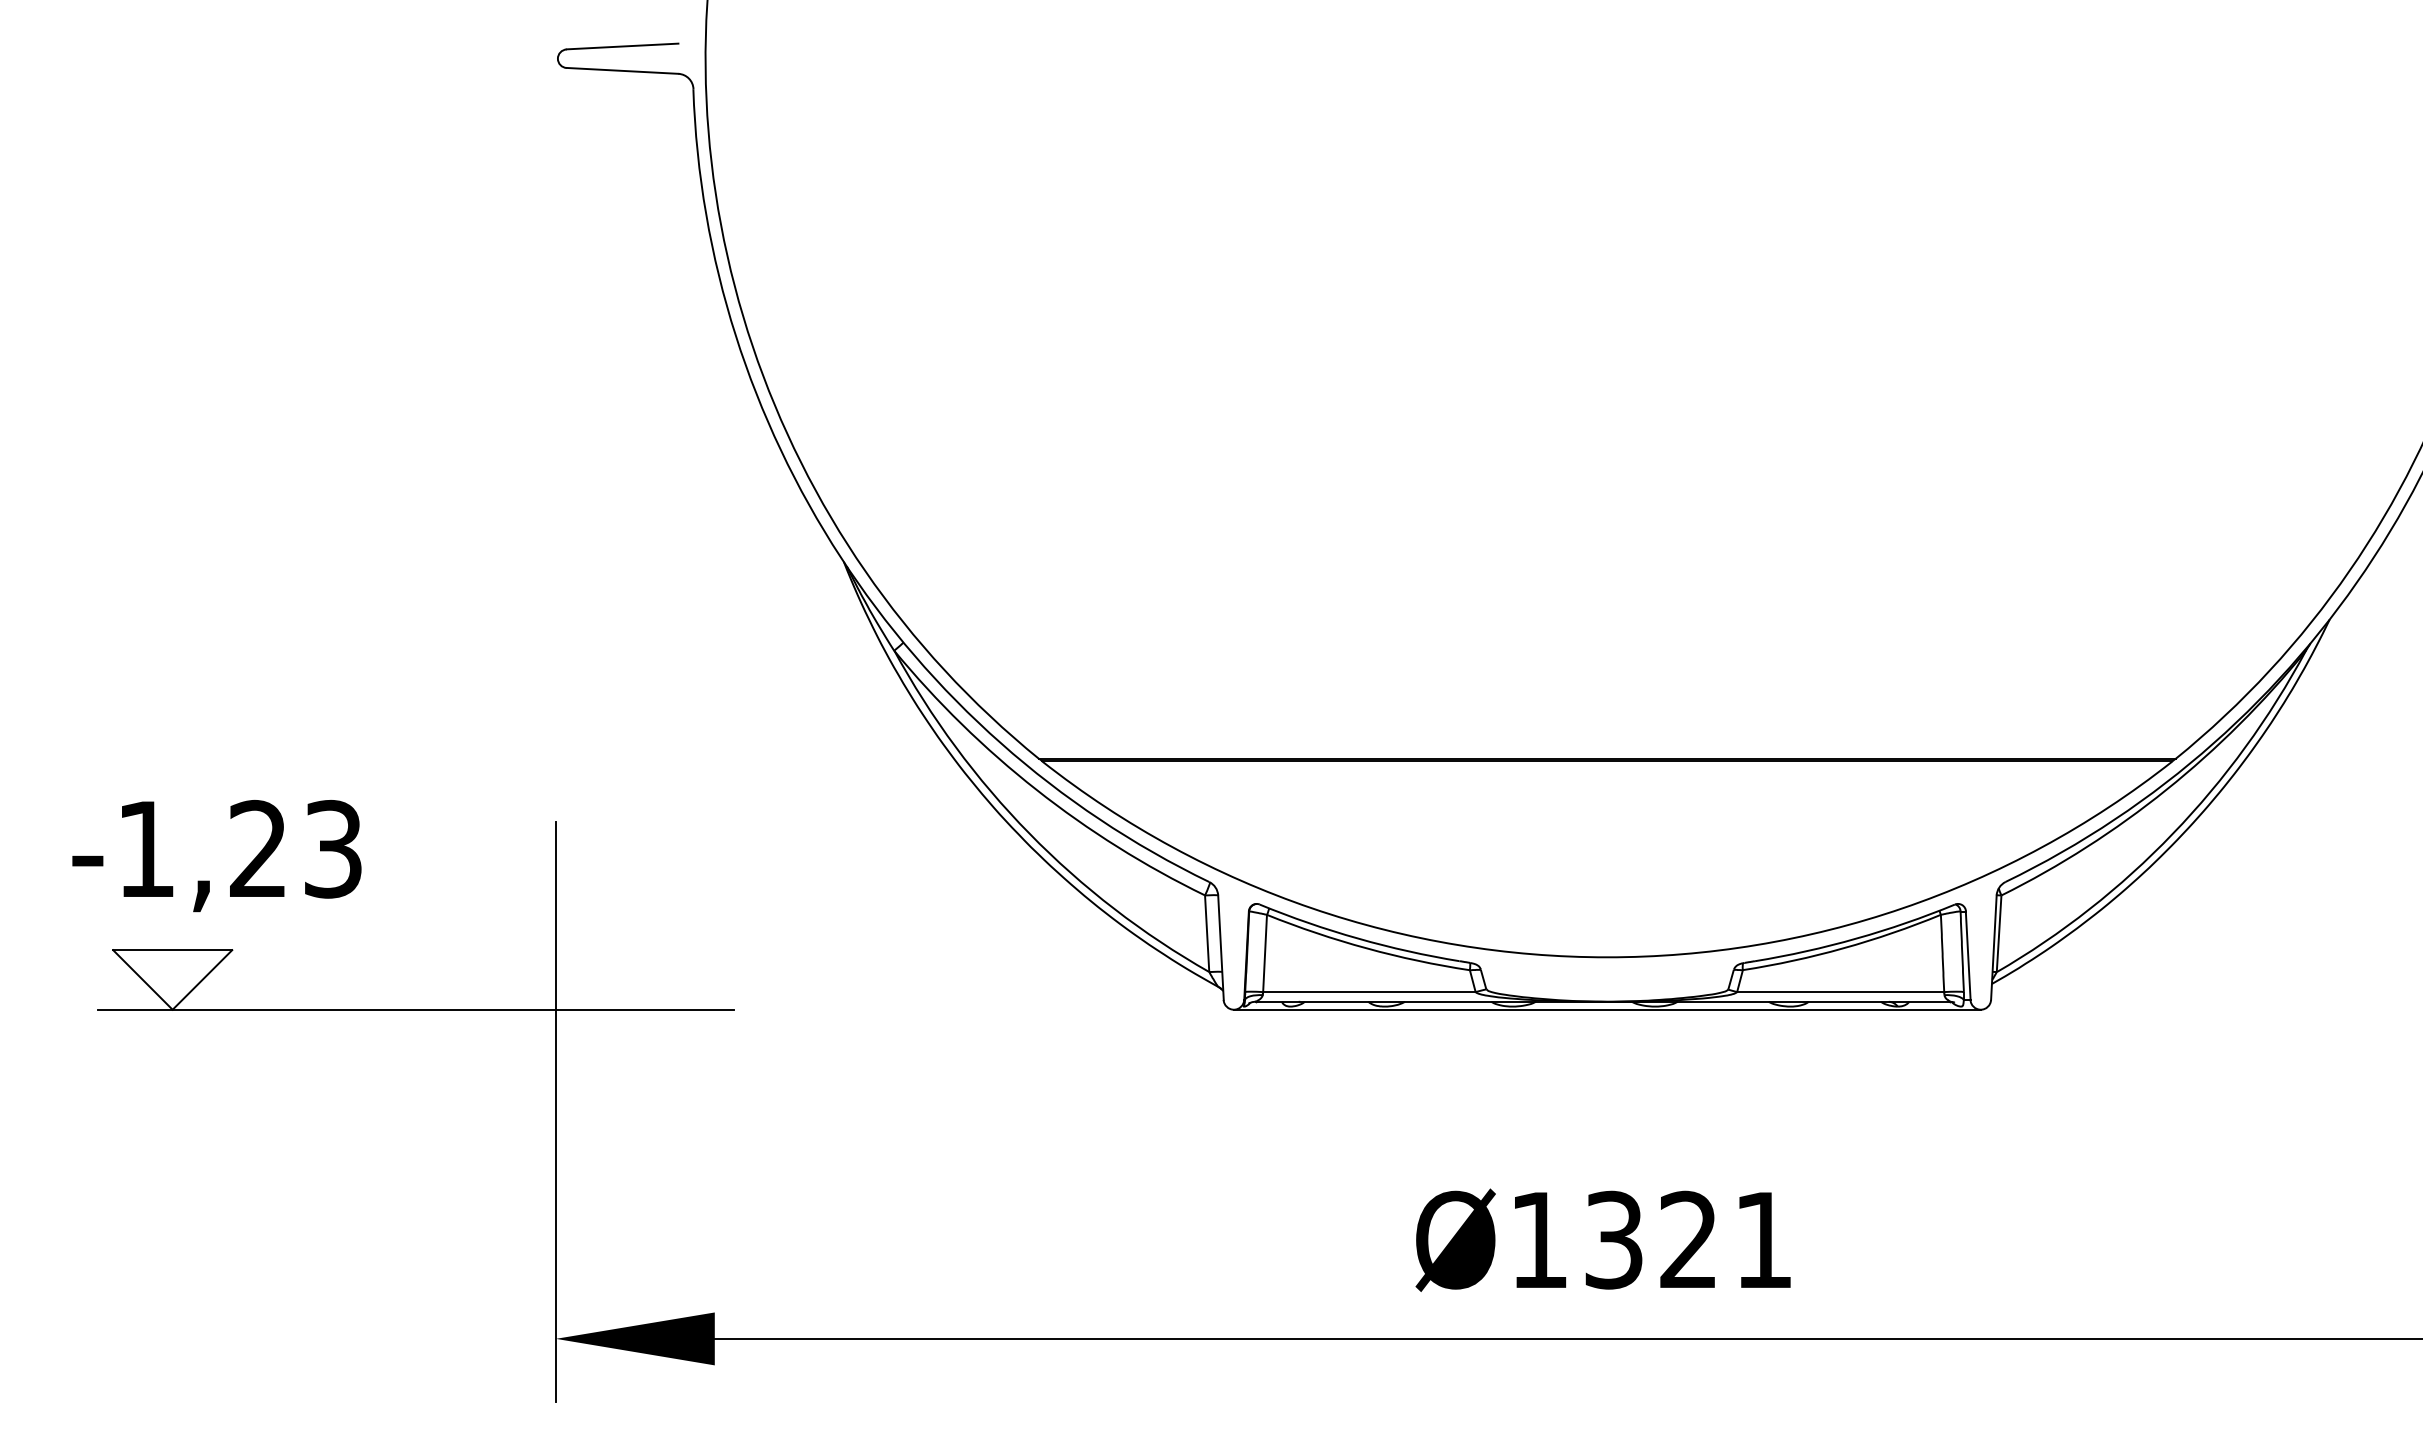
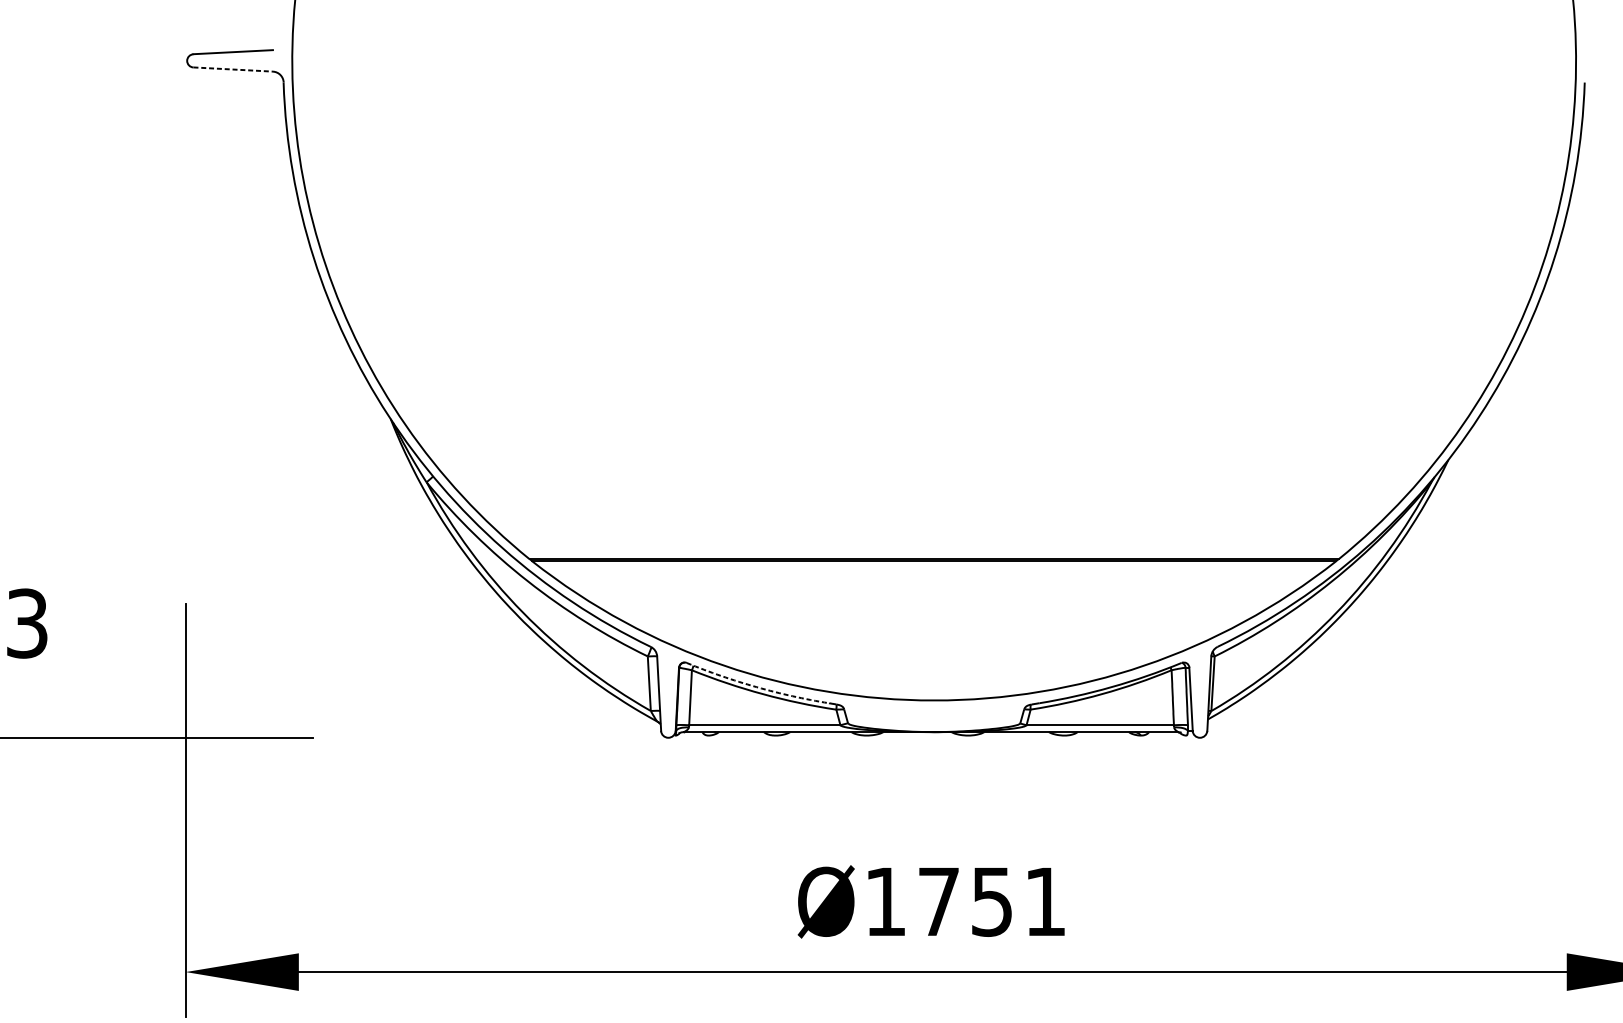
line: (622, 70) -> (233, 69), solid -> dashed
arc: (1358, 938) -> (757, 687), solid -> dashed
line: (1606, 1009) -> (933, 737), removed
text: (1650, 1239) -> (964, 901), Ø1321 -> Ø1751

